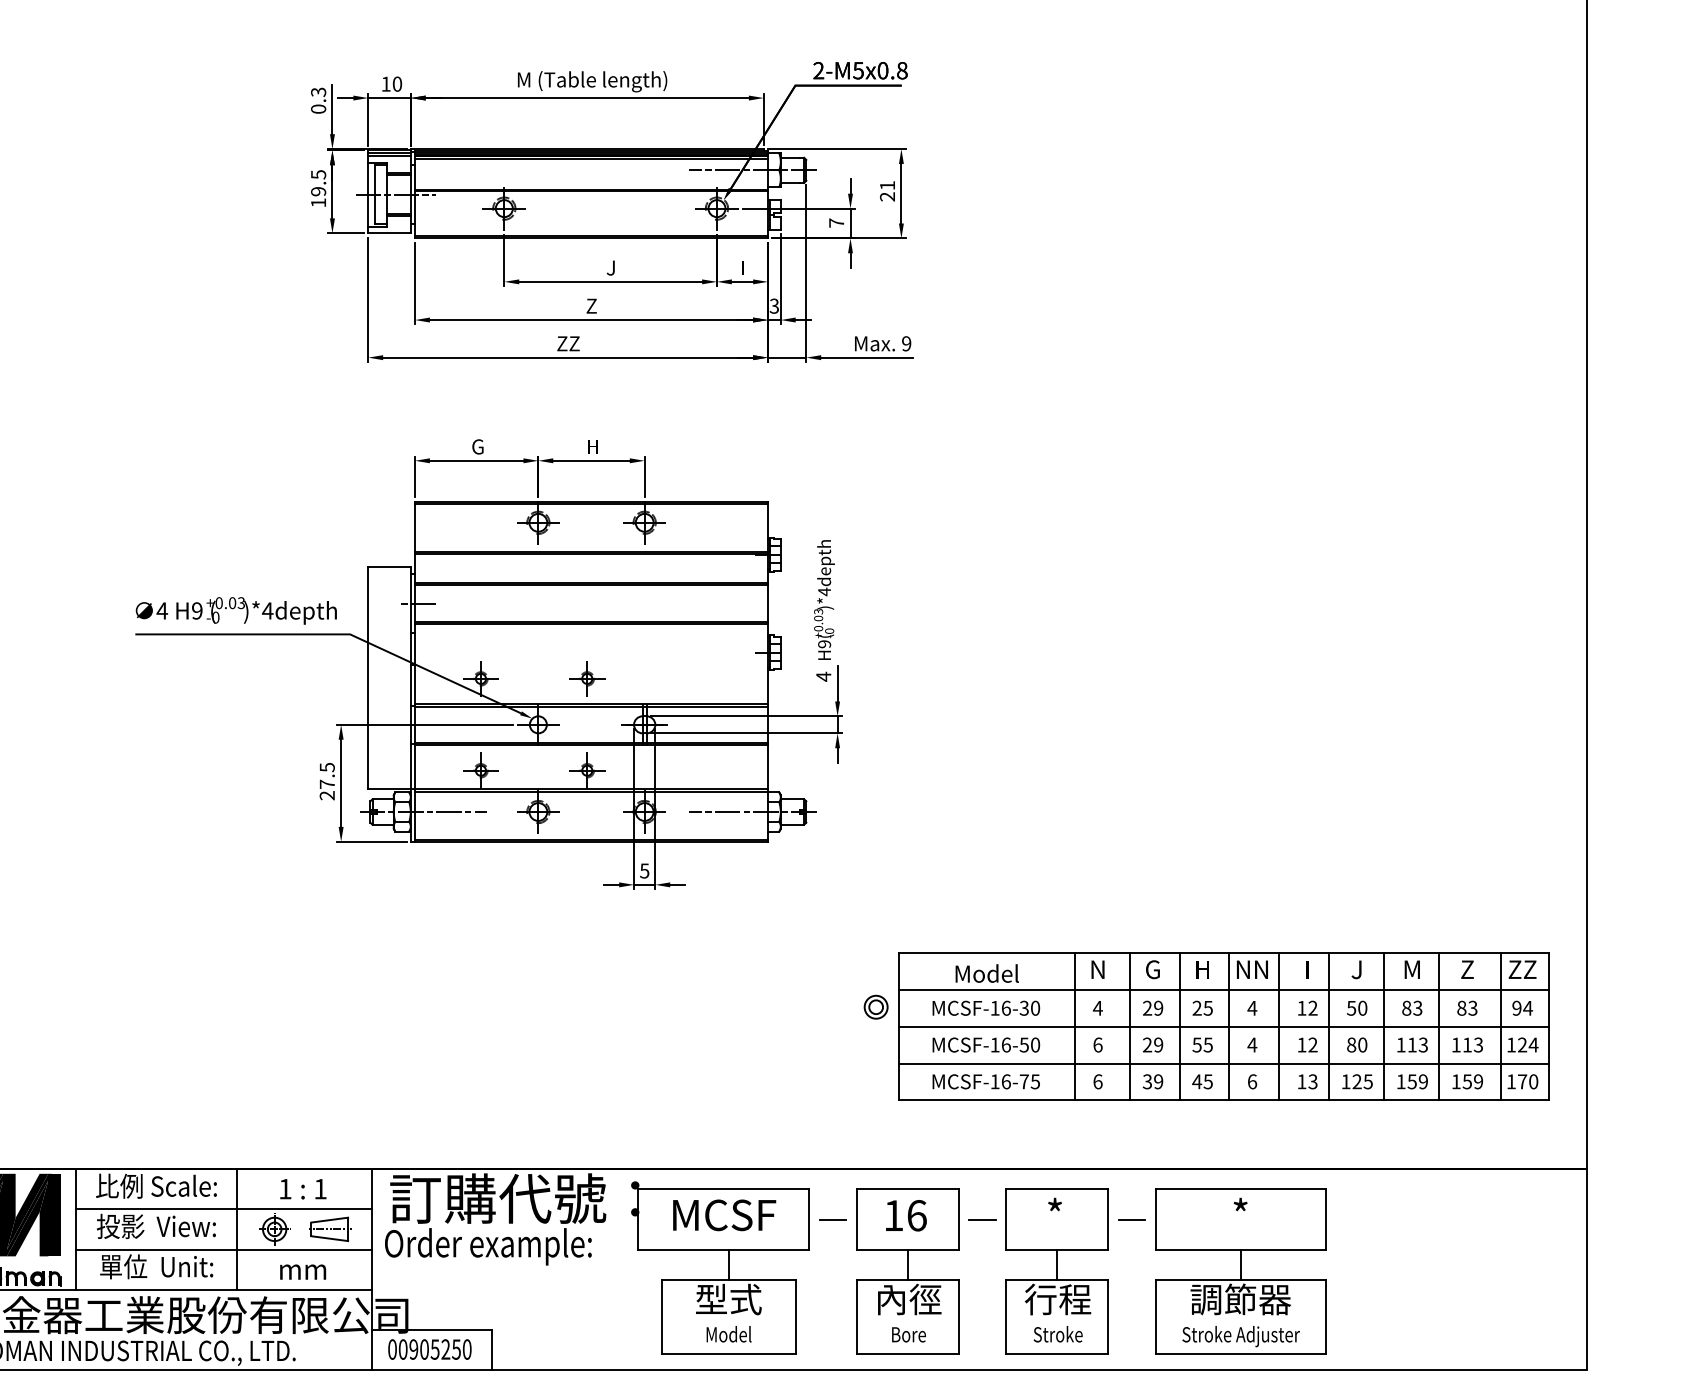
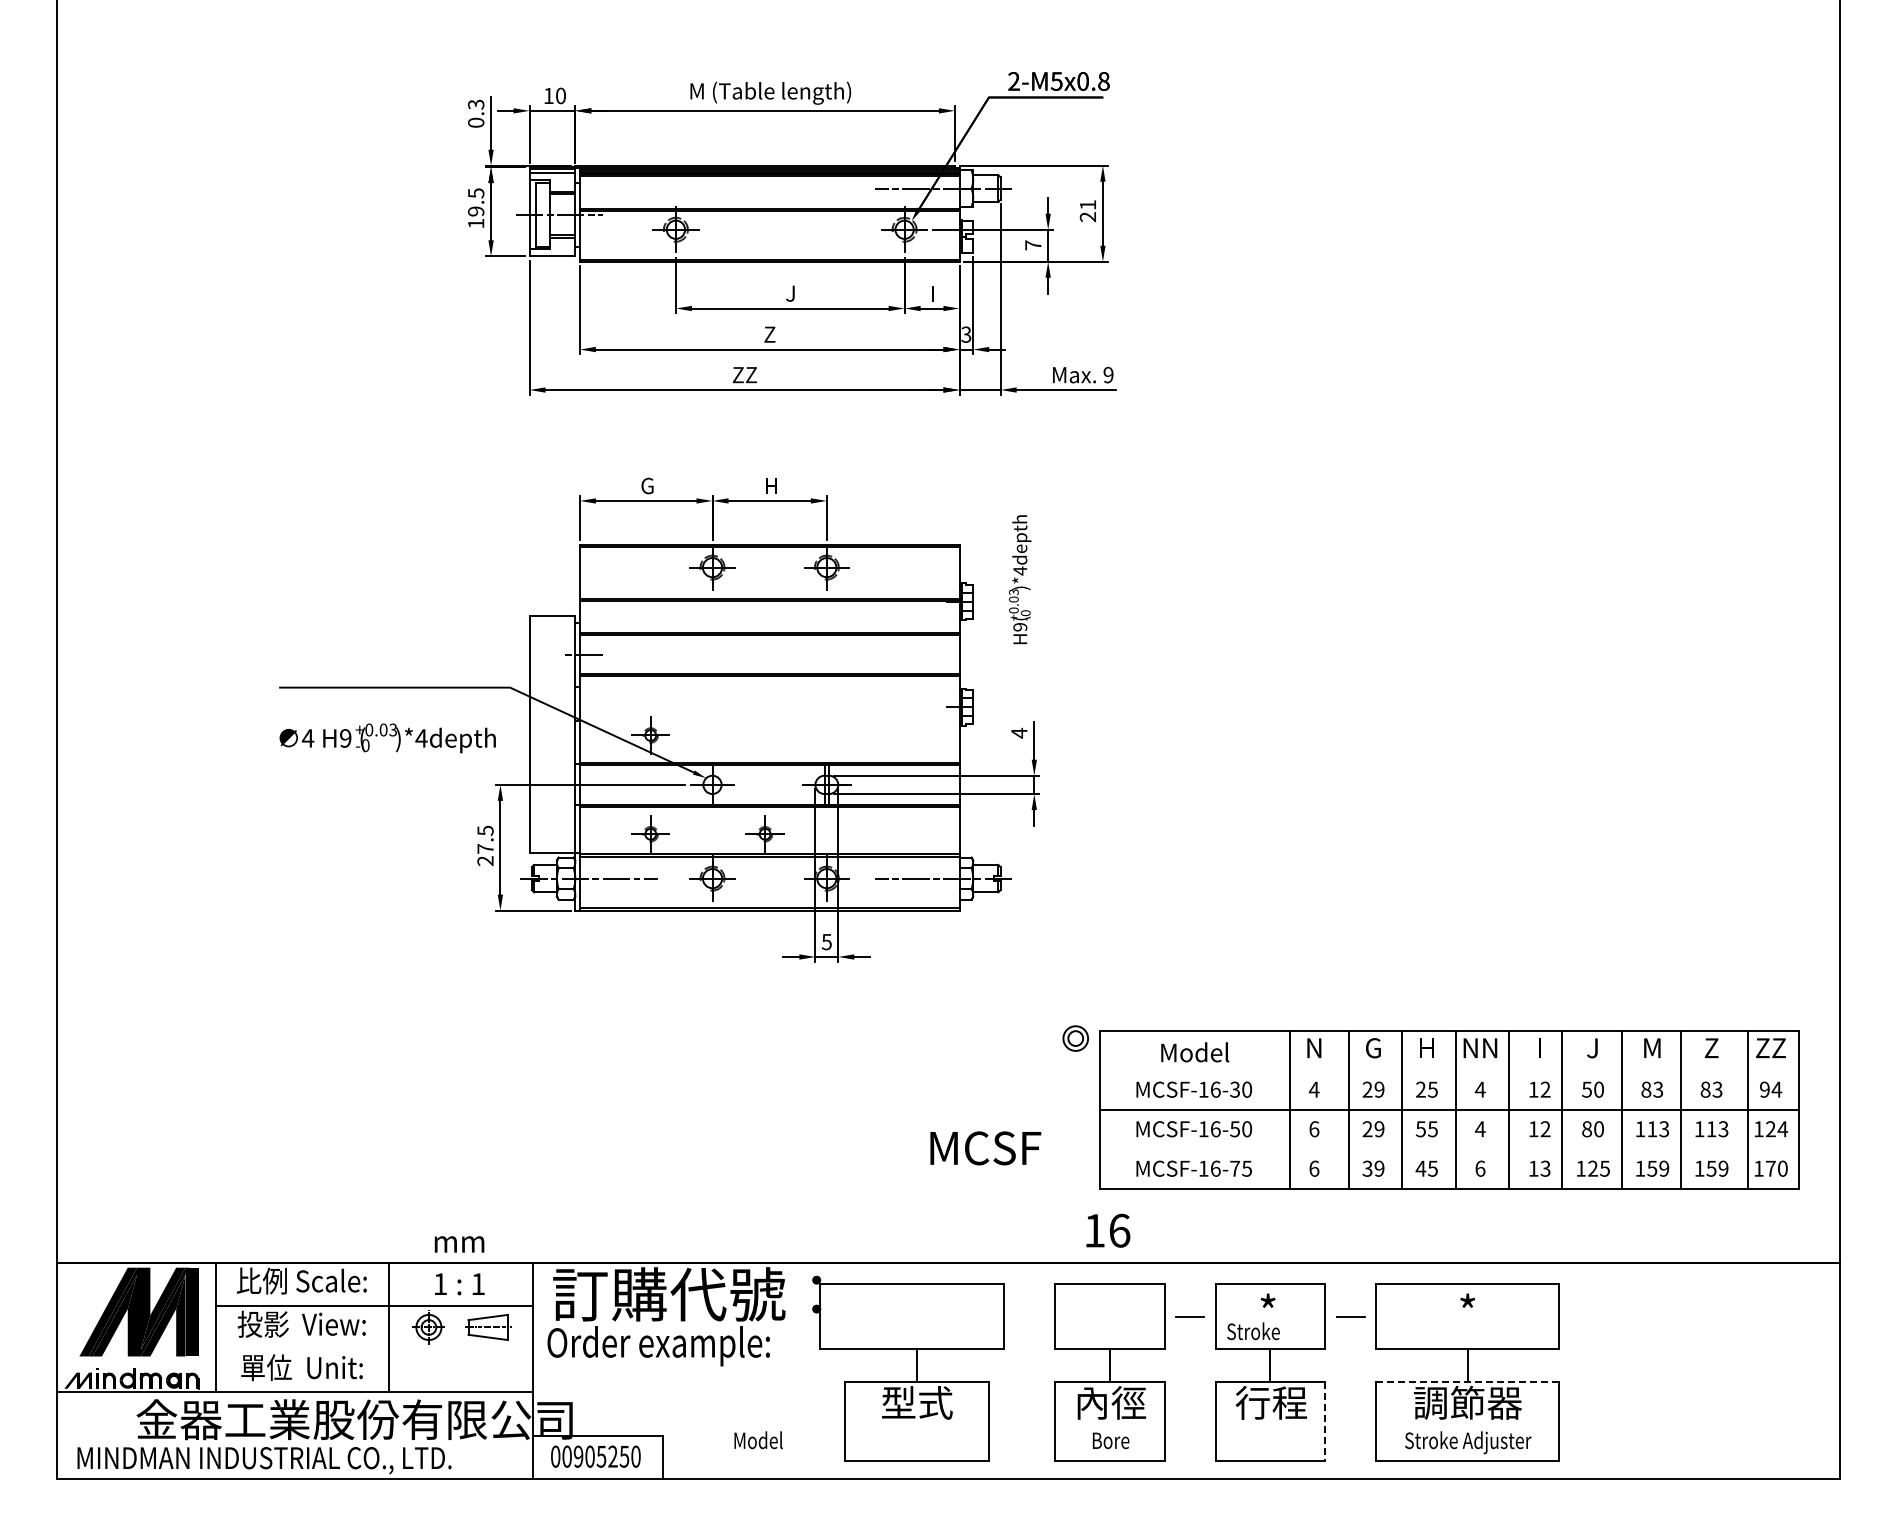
text: (824, 599) -> (1020, 579), moved
text: (236, 611) -> (387, 738), moved
part: (586, 678) -> (764, 735), removed
line: (1223, 990) -> (1449, 1070), removed
part: (875, 1007) -> (1075, 1038), moved
line: (1223, 1063) -> (1449, 1149), removed
text: (724, 1215) -> (985, 1148), moved
text: (906, 1215) -> (1108, 1230), moved
line: (832, 1219) -> (1028, 1316), removed
line: (224, 1249) -> (374, 1349), removed
text: (303, 1272) -> (459, 1244), moved
line: (1240, 1279) -> (1467, 1381), solid -> dashed
line: (1108, 1316) -> (1325, 1421), solid -> dashed
text: (728, 1334) -> (758, 1440), moved
text: (1058, 1334) -> (1253, 1331), moved

